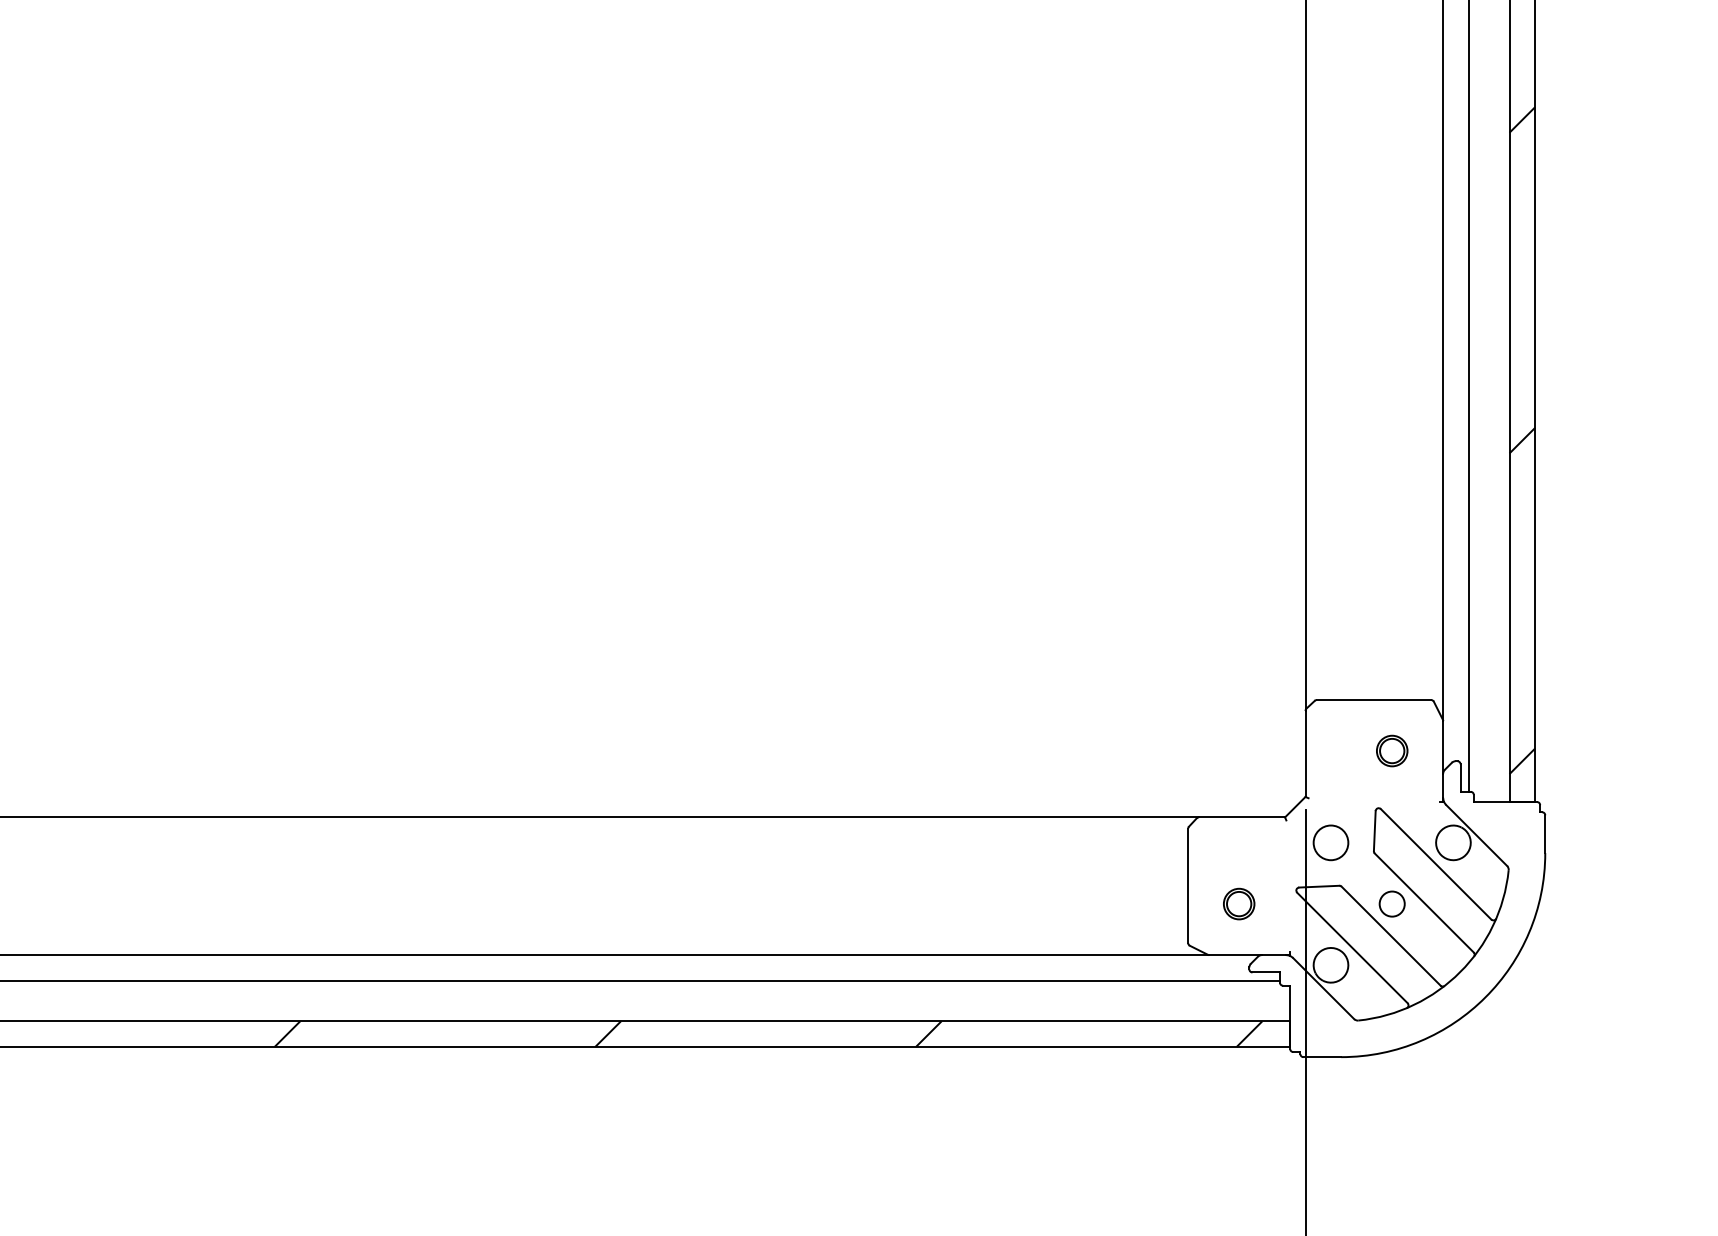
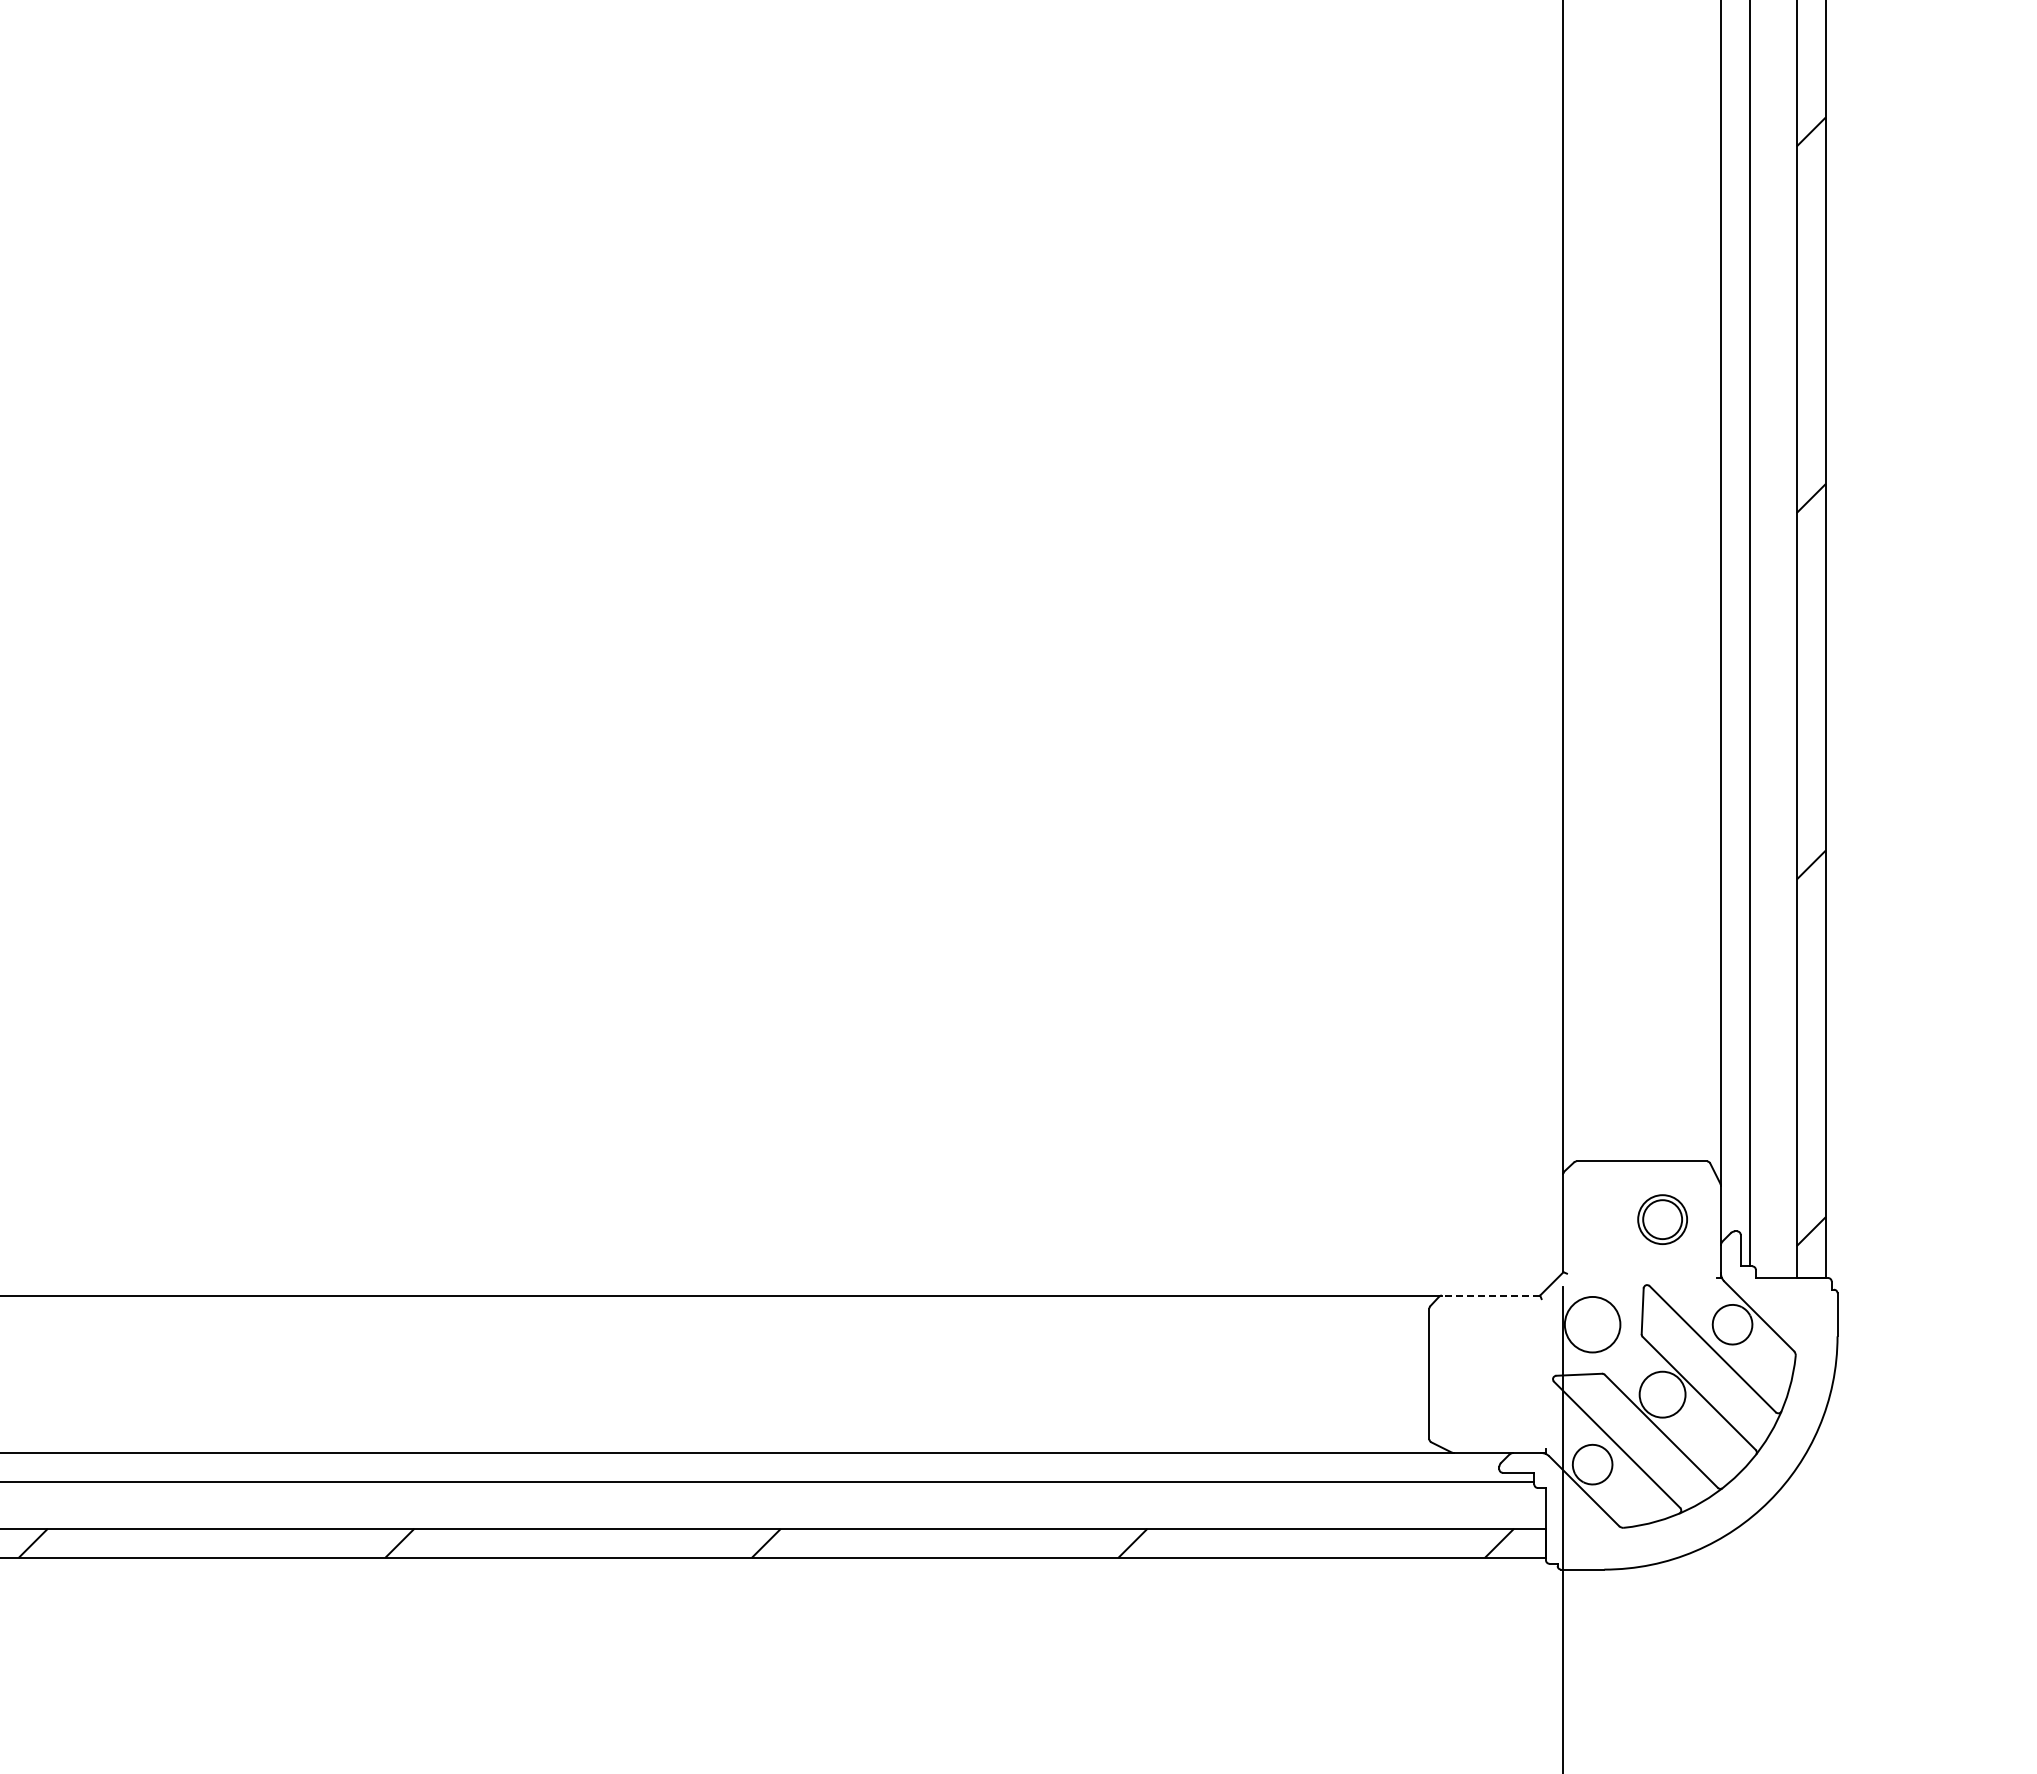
part: (1392, 750) -> (1662, 1219), size x1.4
line: (1241, 817) -> (1490, 1295), solid -> dashed
circle: (1330, 842) -> (1592, 1324), size x1.4
part: (1239, 903) -> (1487, 1394), removed
circle: (1392, 903) -> (1662, 1394), size x1.6

